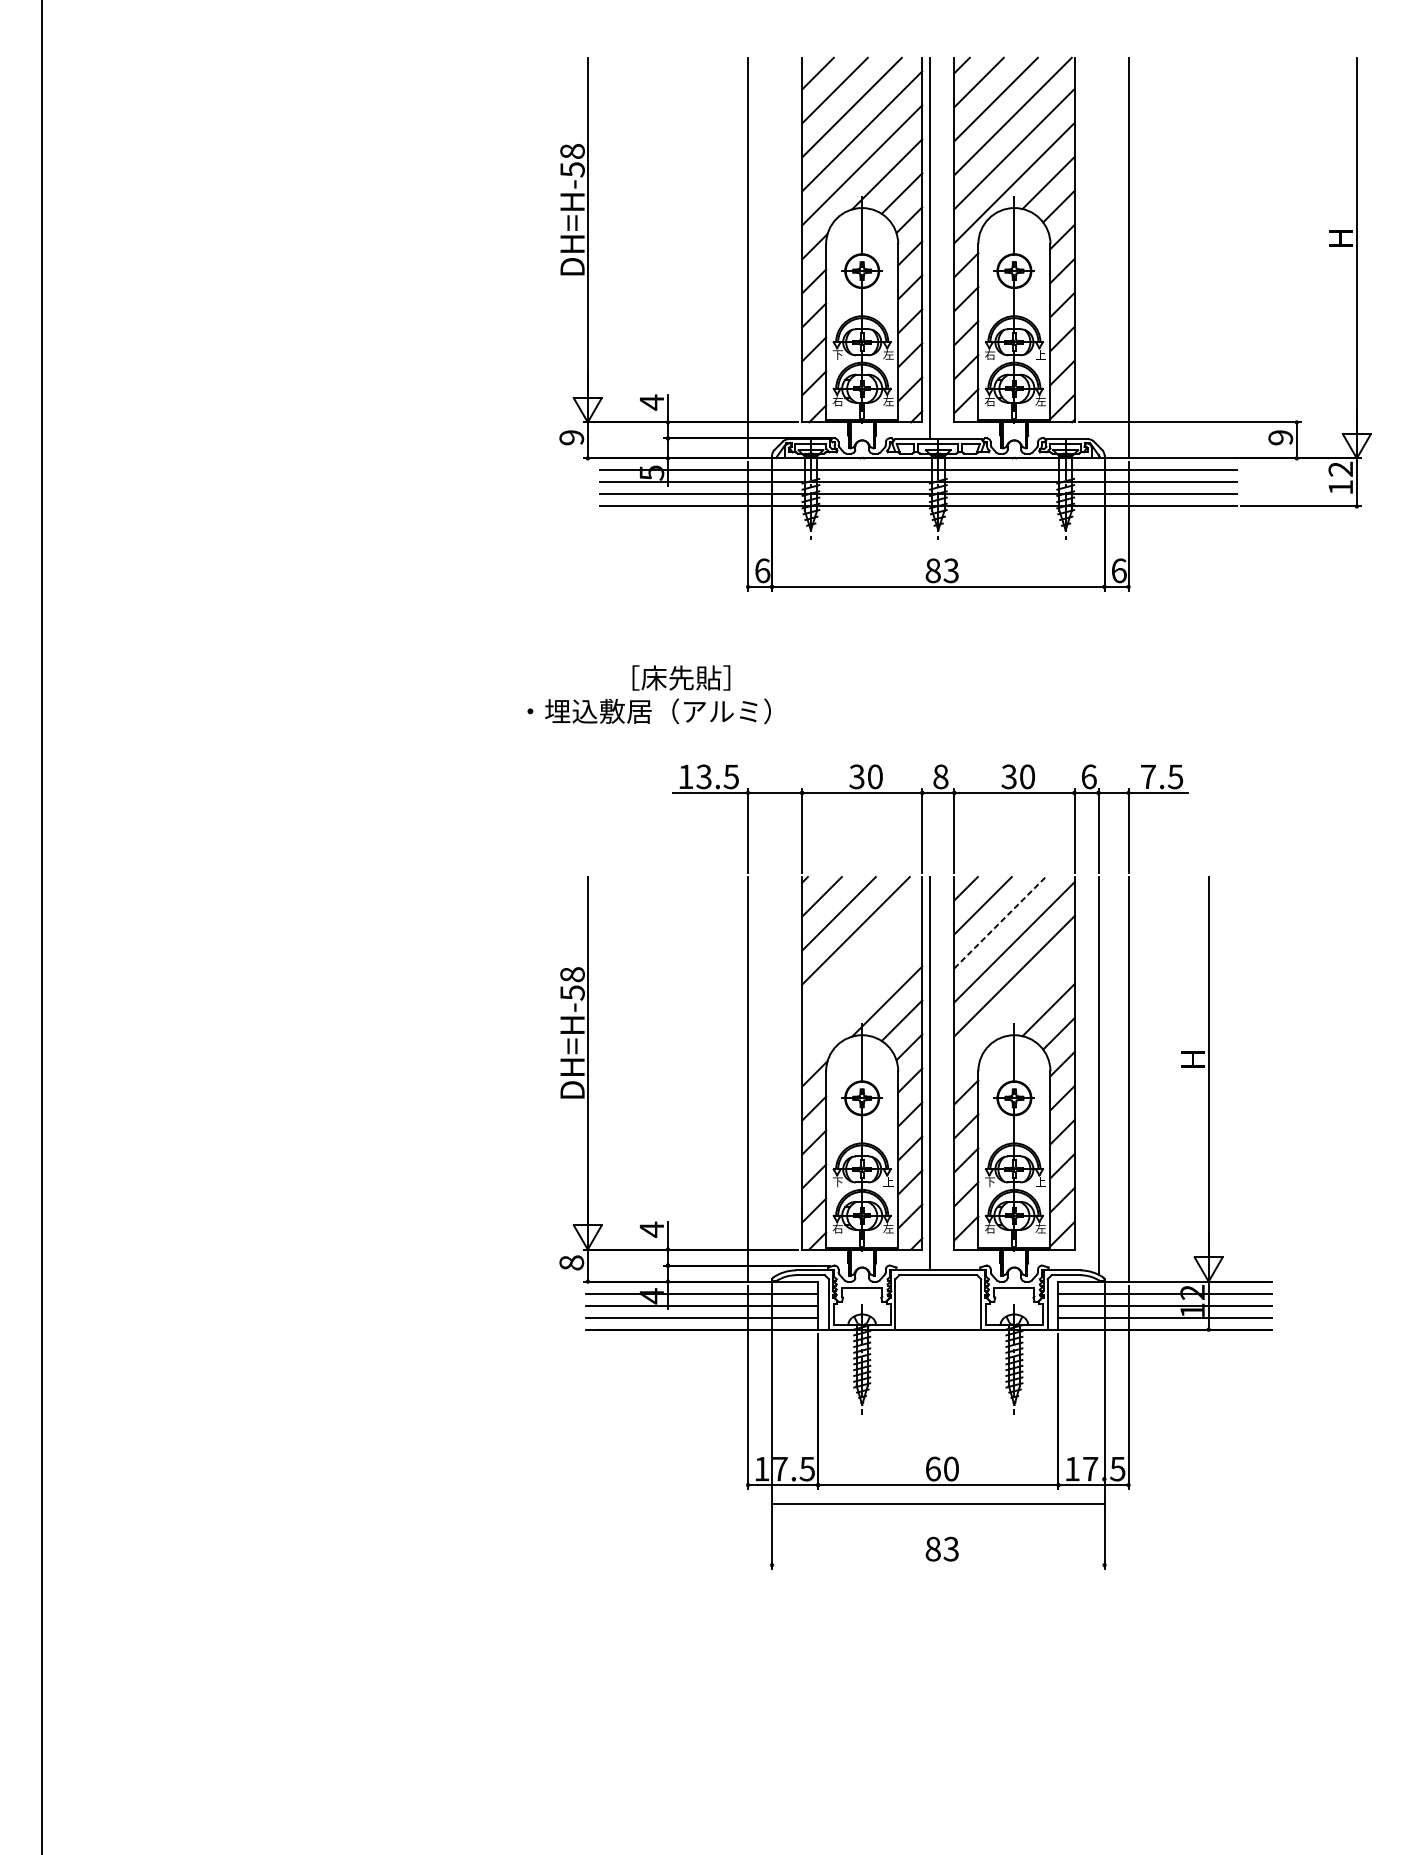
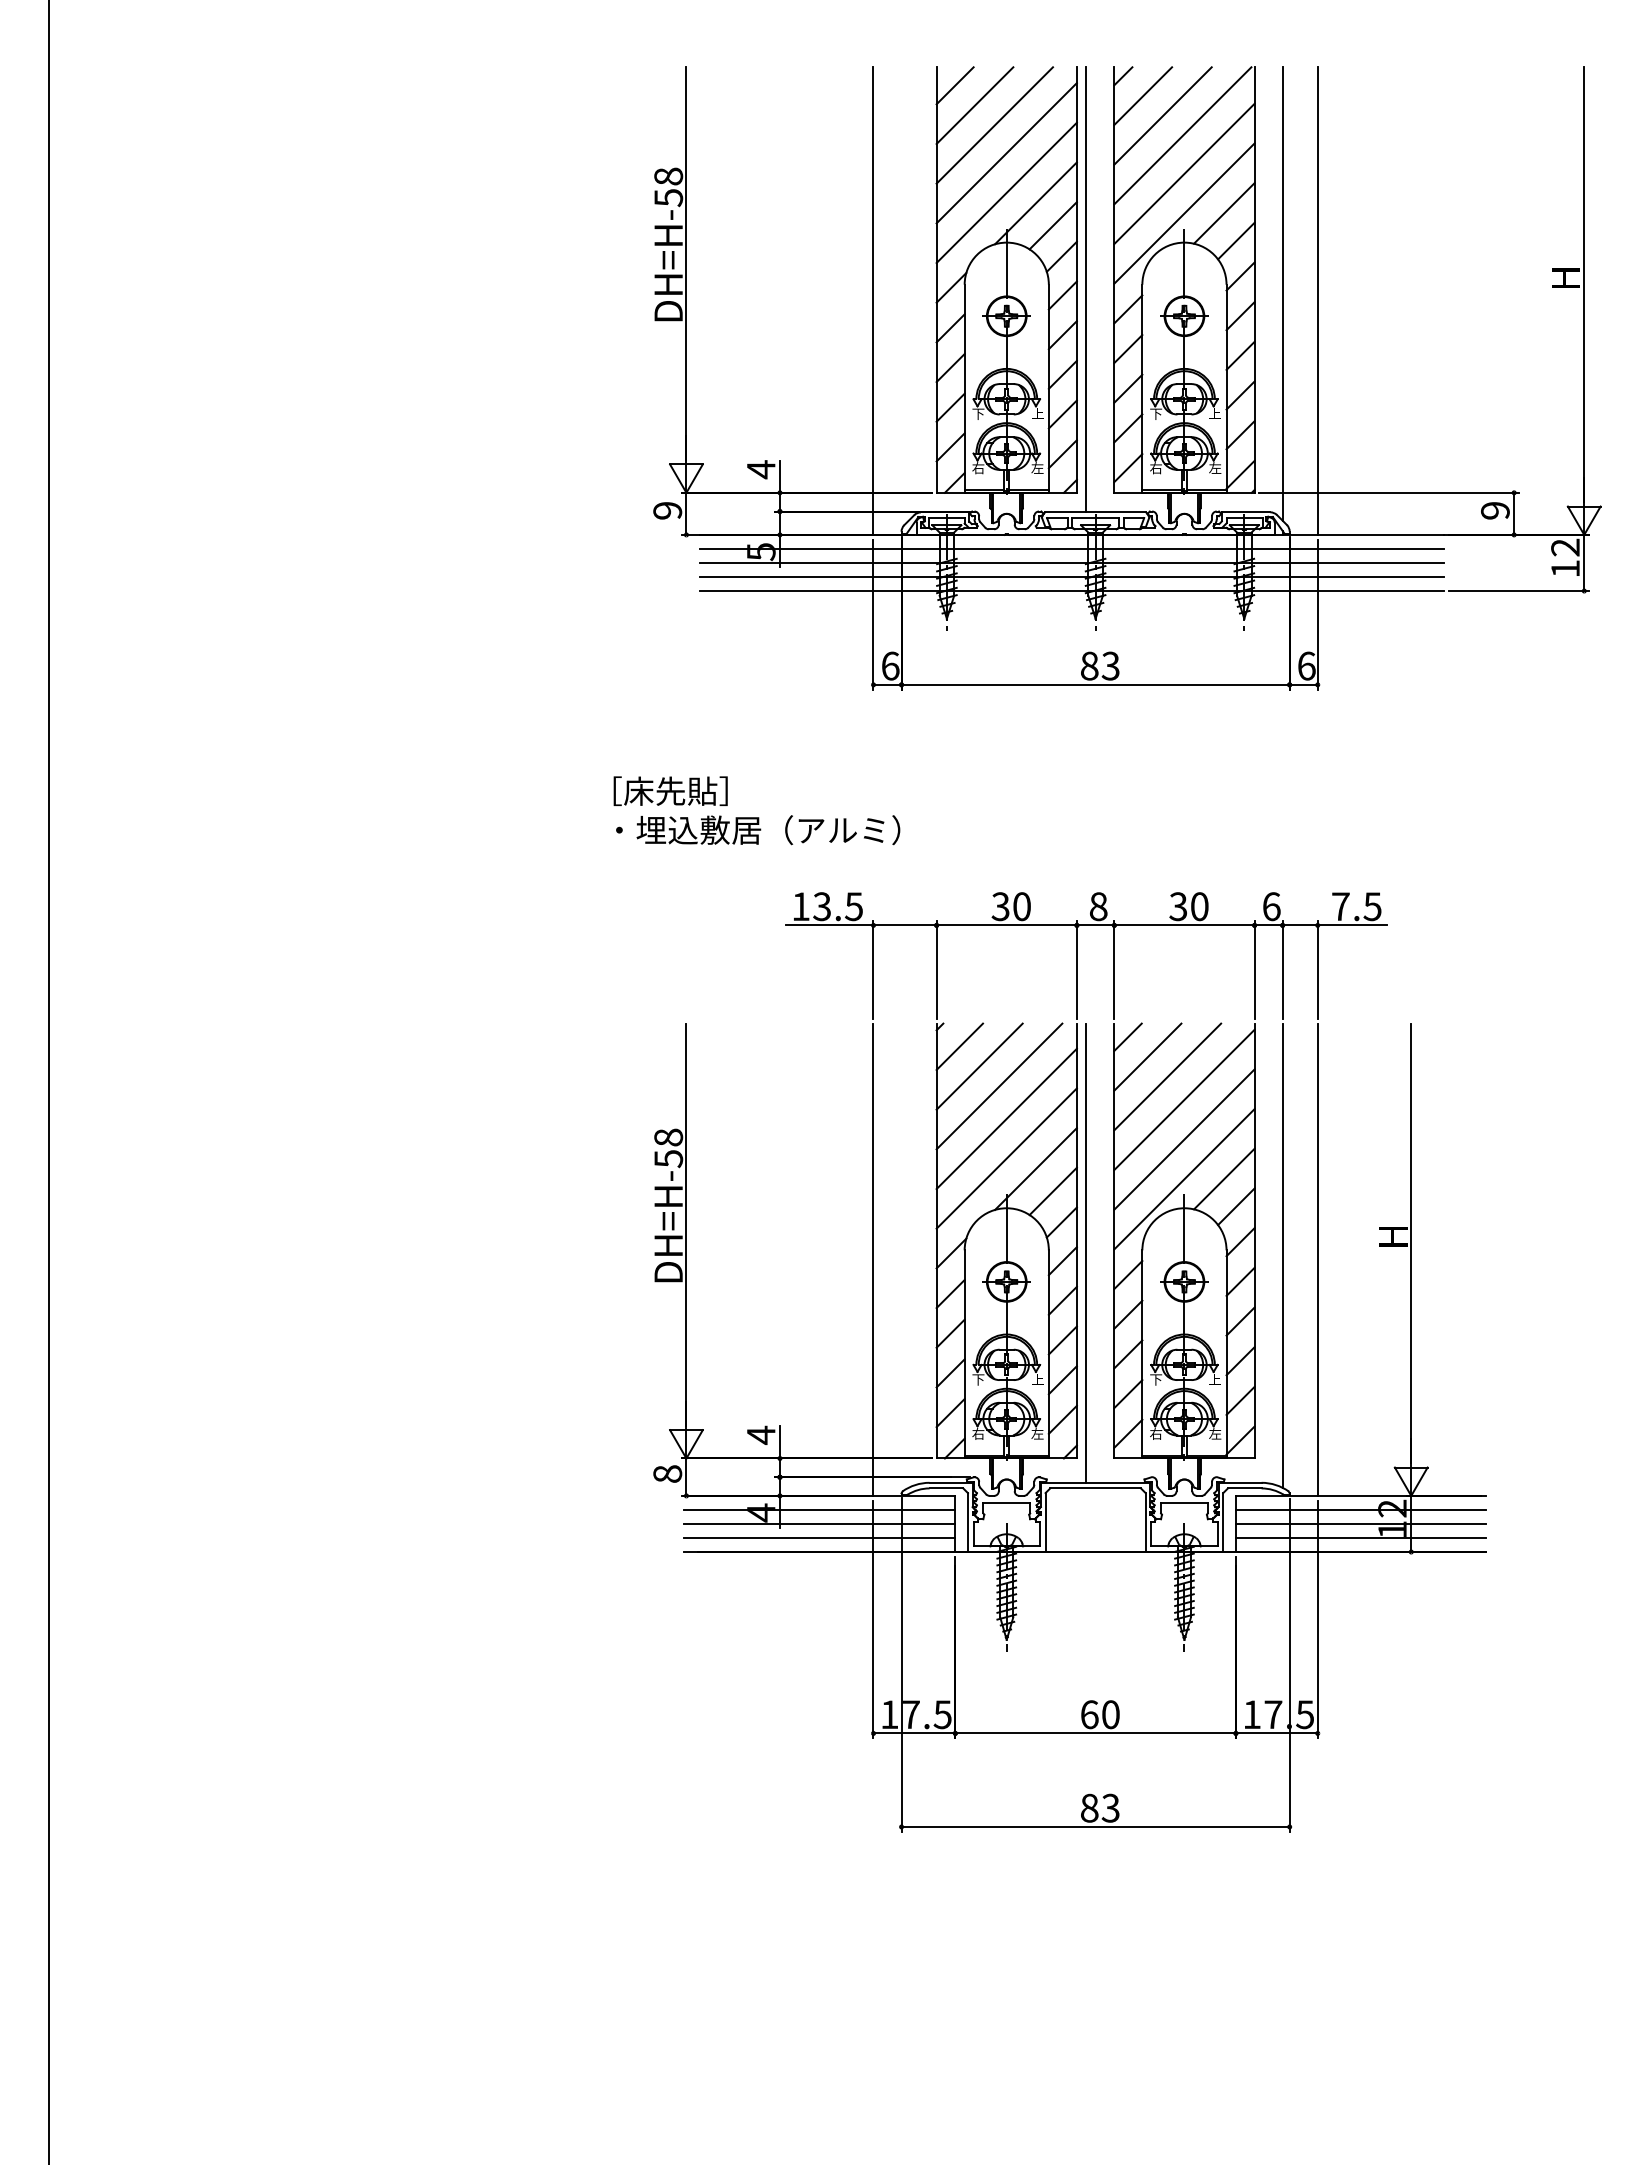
line: (1098, 251) -> (1282, 293), added
text: (888, 354) -> (1037, 413), 左 -> 上
text: (990, 354) -> (1156, 413), 右 -> 下
text: (681, 677) -> (670, 790), moved
line: (999, 922) -> (1167, 1076), dashed -> solid
line: (861, 958) -> (1006, 1118), added
line: (861, 992) -> (1006, 1158), added
line: (1014, 1010) -> (1184, 1179), added
line: (938, 1503) -> (1095, 1826), moved

